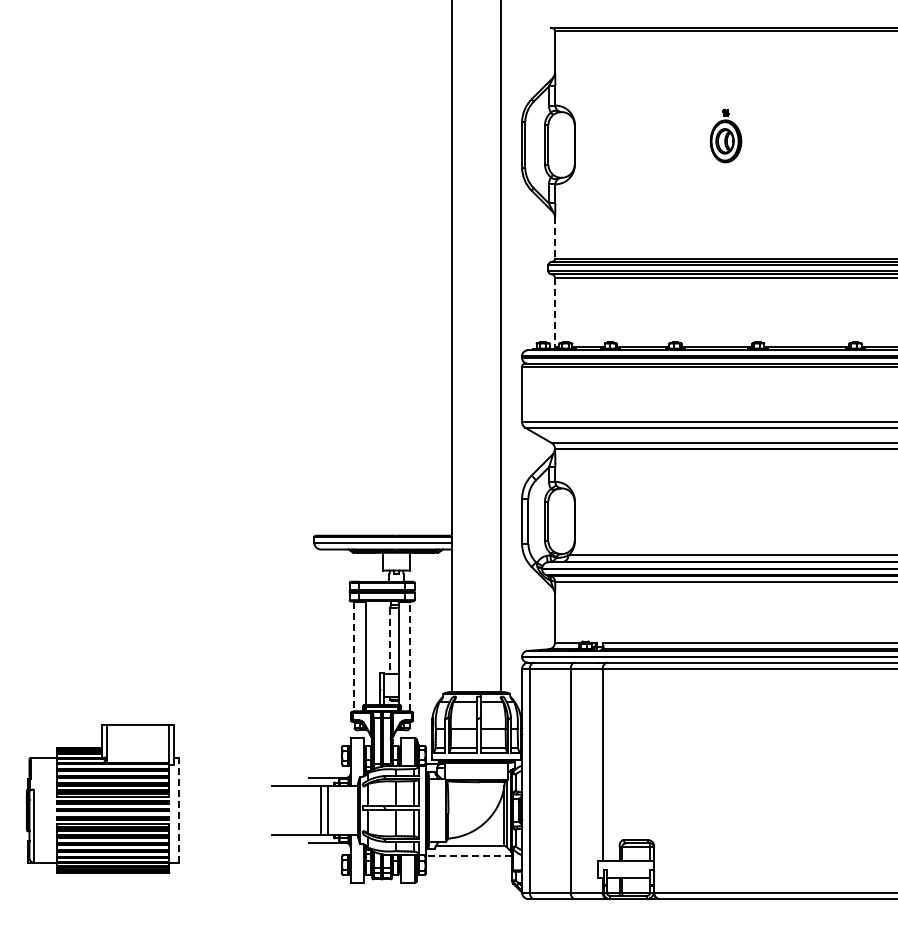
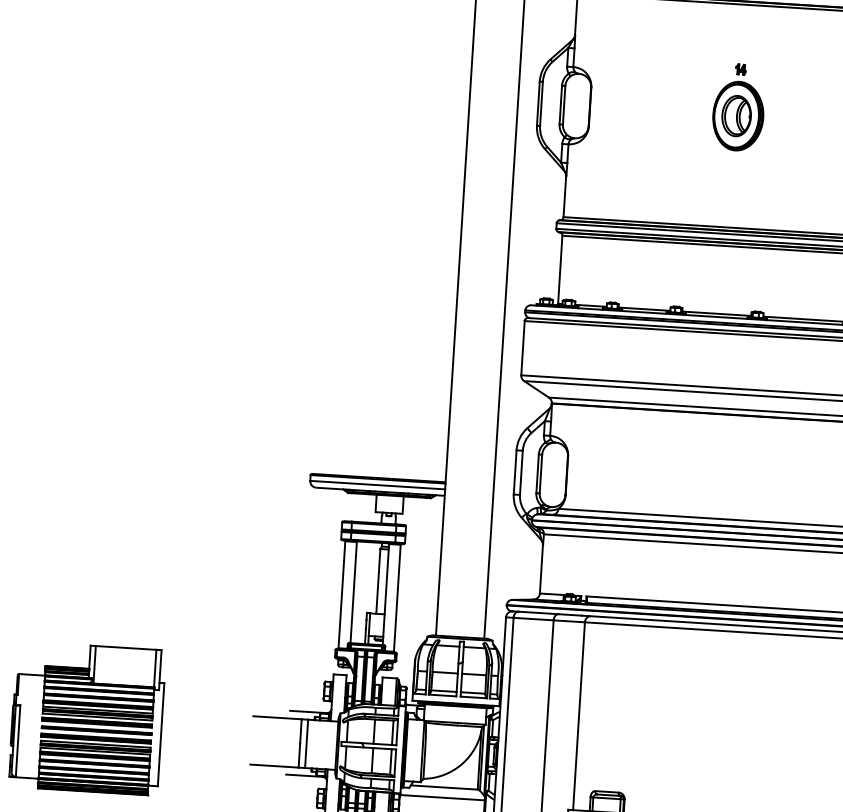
part: (725, 135) -> (738, 106), size x1.67
line: (554, 237) -> (564, 196), dashed -> solid
line: (554, 312) -> (559, 269), dashed -> solid
line: (390, 641) -> (378, 582), dashed -> solid
line: (353, 656) -> (341, 594), dashed -> solid
line: (410, 656) -> (397, 598), dashed -> solid
line: (179, 810) -> (161, 734), dashed -> solid
line: (468, 856) -> (441, 797), dashed -> solid

